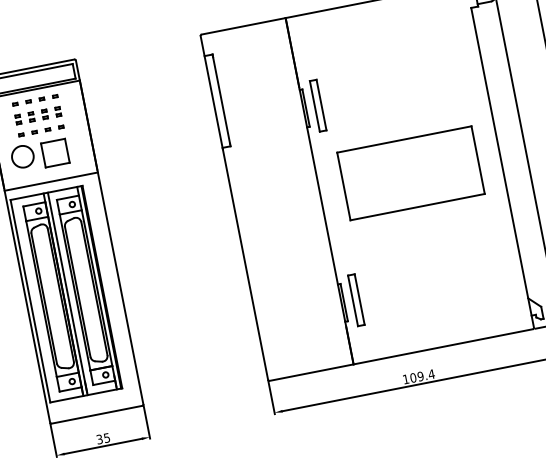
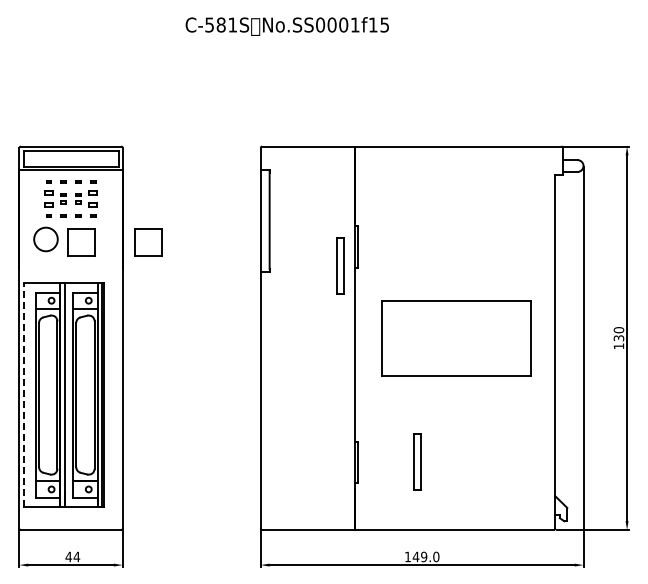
part: (318, 105) -> (340, 265), moved
part: (58, 111) -> (93, 198), size x1.6
part: (17, 119) -> (48, 198), size x1.6
part: (115, 141) -> (148, 242), added
line: (50, 181) -> (70, 271), removed
part: (356, 299) -> (417, 461), moved
line: (30, 300) -> (23, 394), solid -> dashed
text: (421, 375) -> (425, 556), 109.4 -> 149.0
text: (102, 438) -> (72, 556), 35 -> 44

